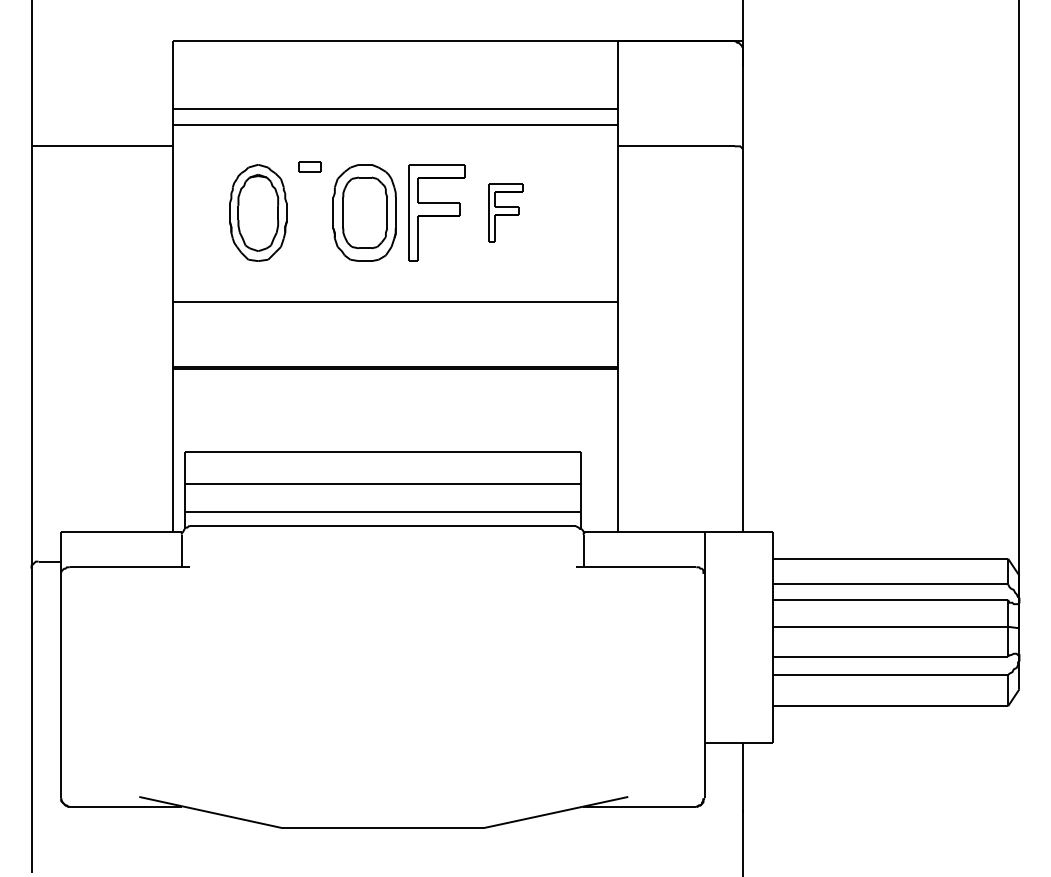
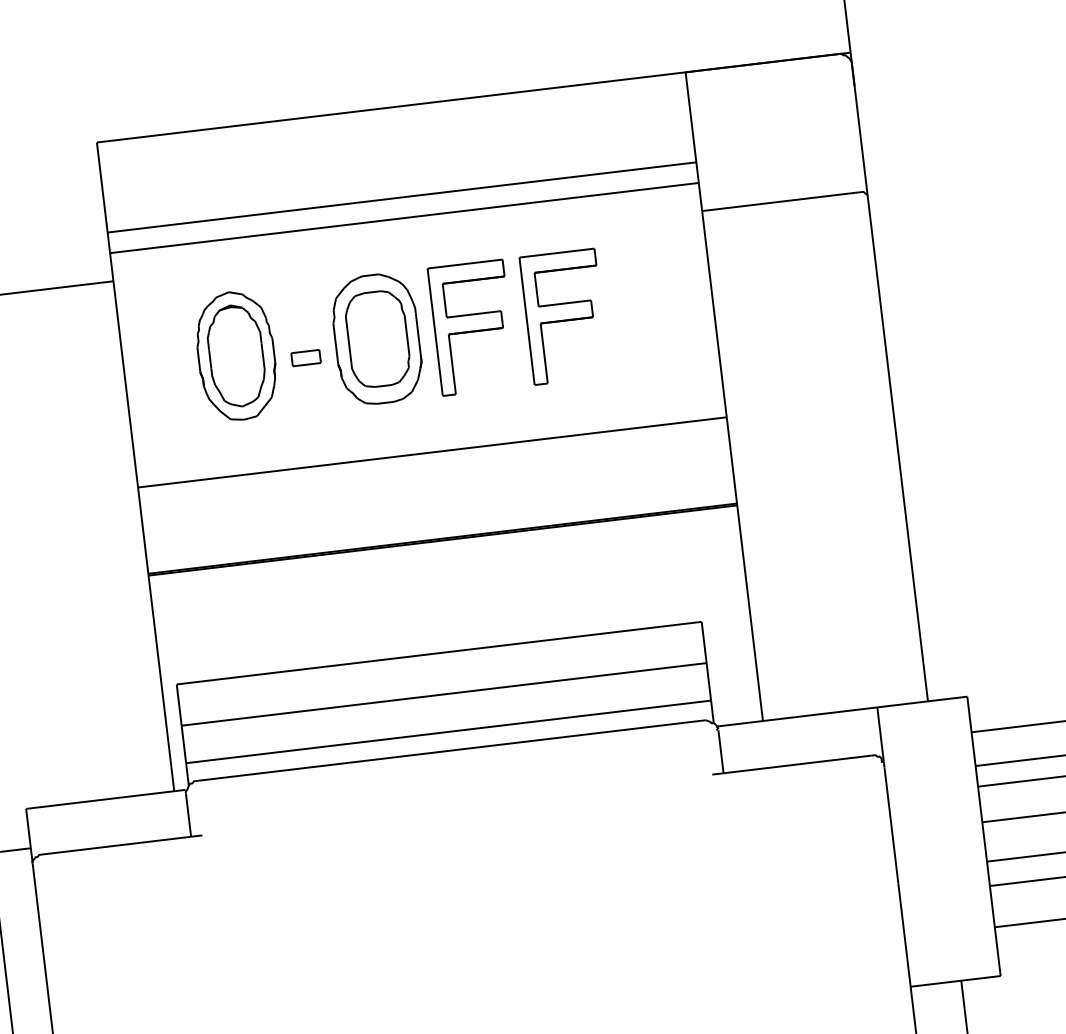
part: (309, 166) -> (305, 357), moved
part: (506, 212) -> (564, 316), size x1.67

